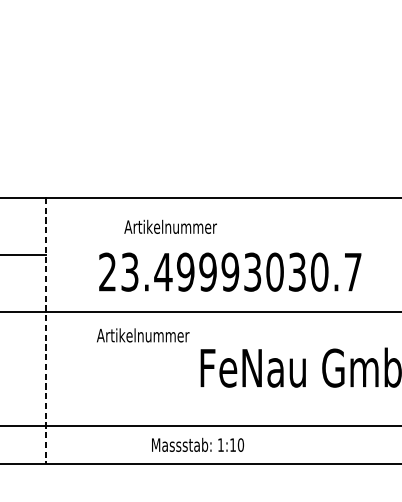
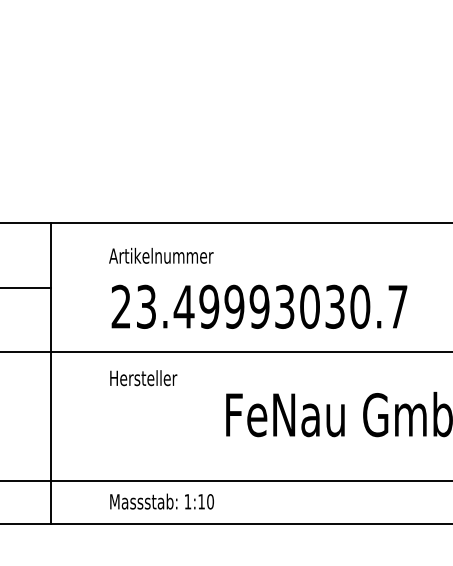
text: (170, 226) -> (161, 255), moved
line: (45, 331) -> (51, 373), dashed -> solid
text: (143, 335) -> (161, 378), Artikelnummer -> Hersteller
text: (197, 444) -> (161, 501), moved

